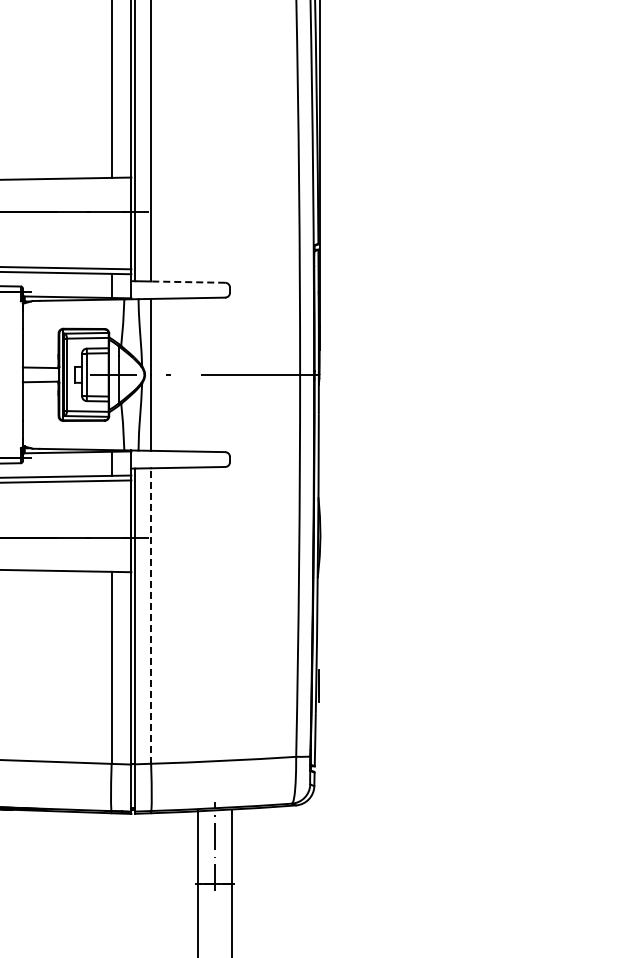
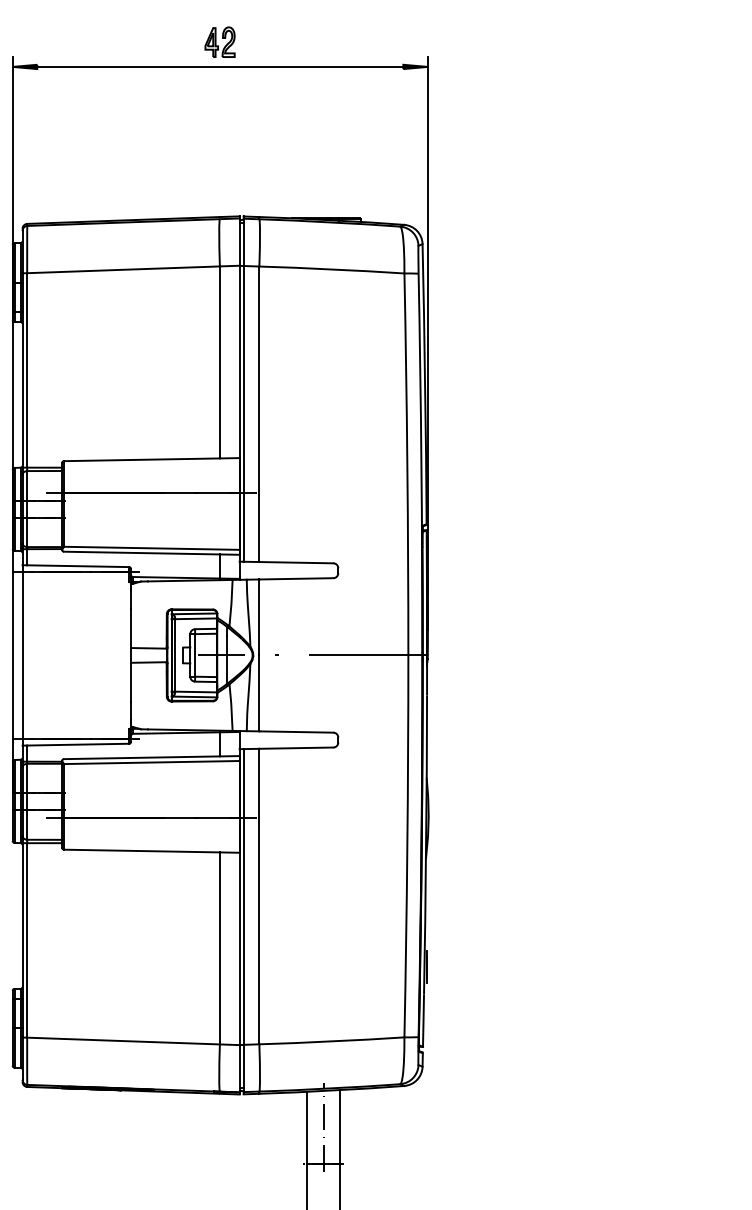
line: (187, 281) -> (295, 562), dashed -> solid
line: (151, 615) -> (259, 896), dashed -> solid

